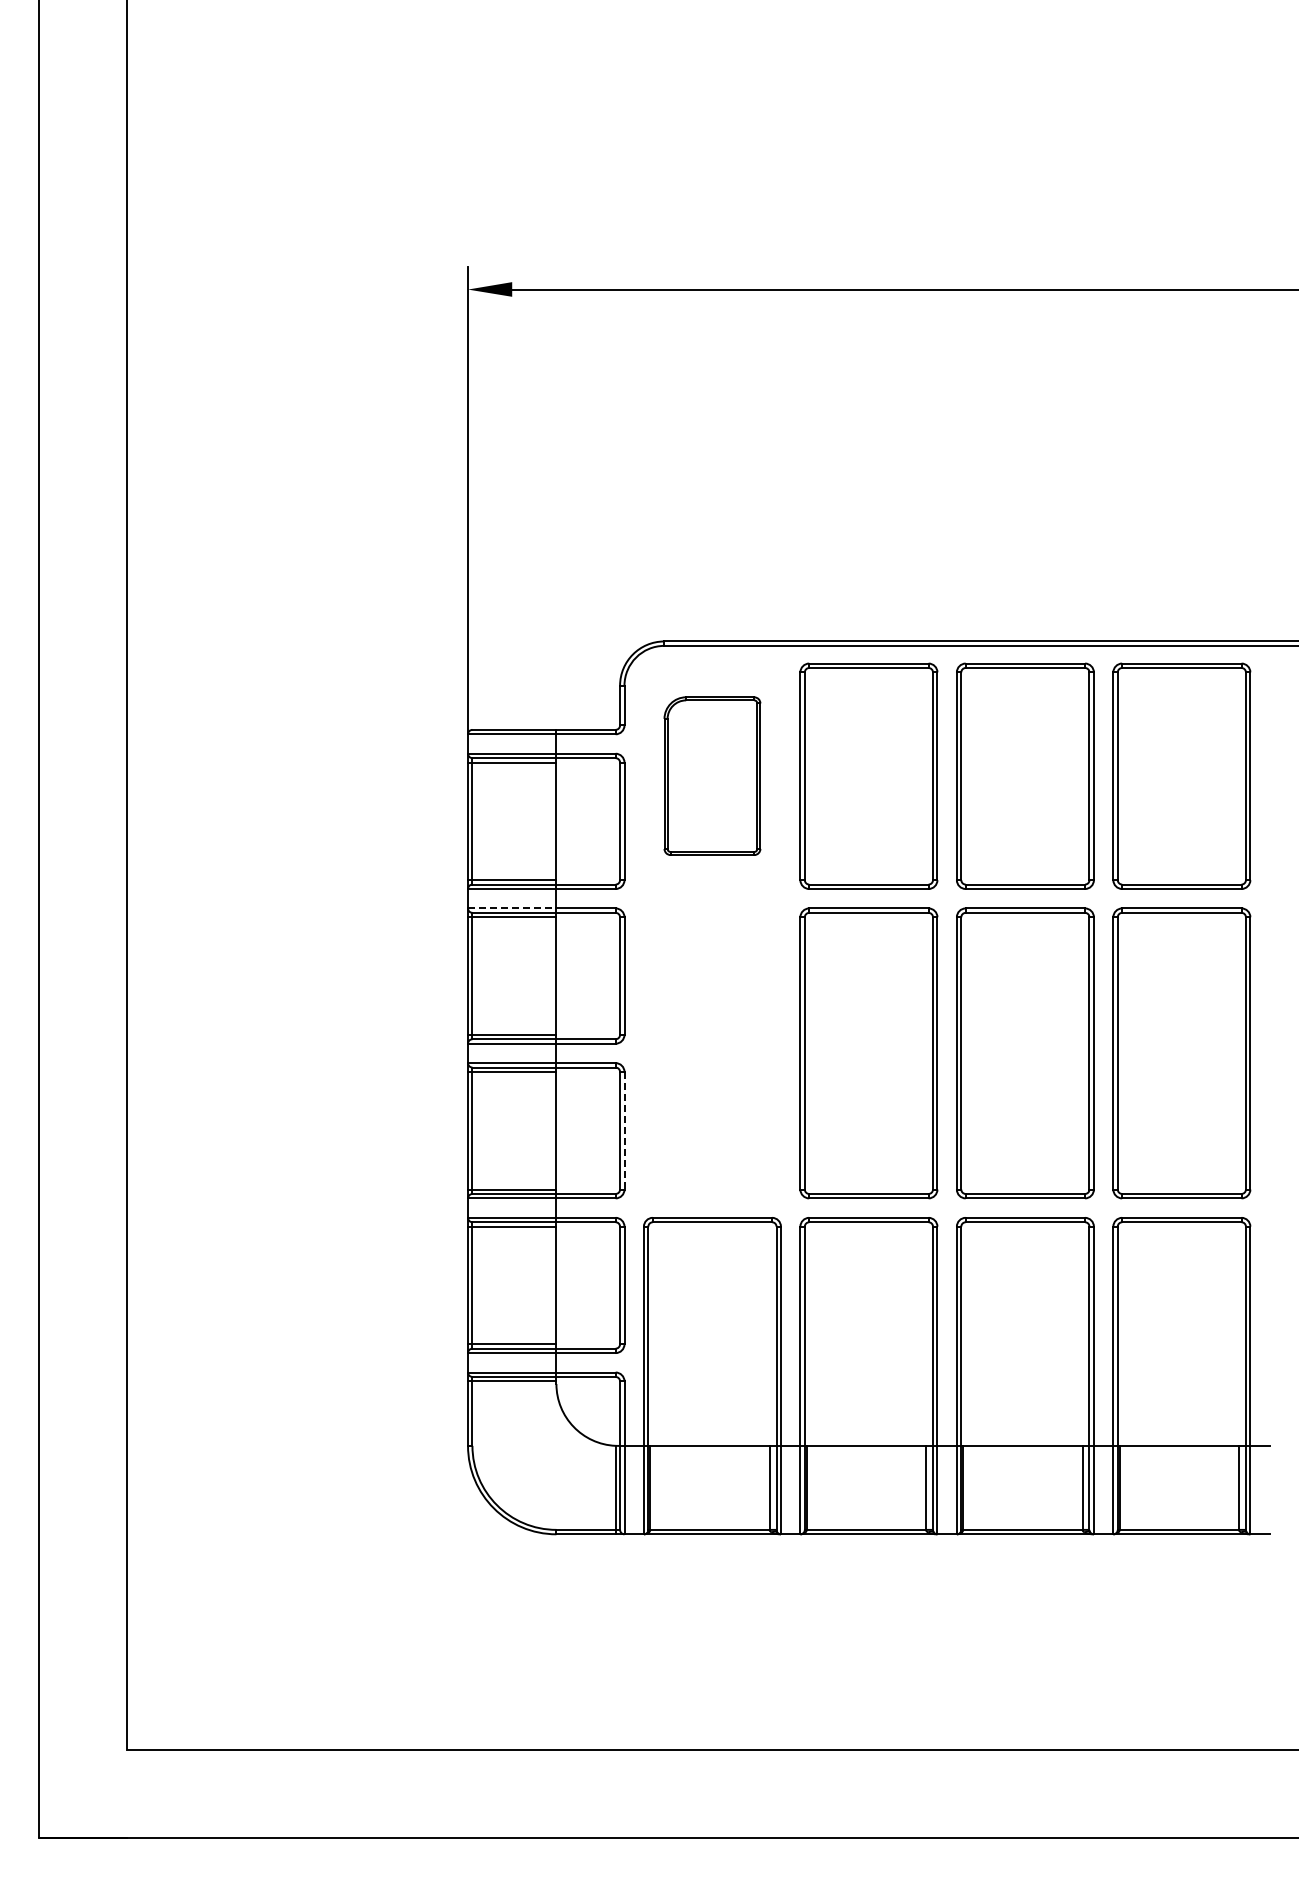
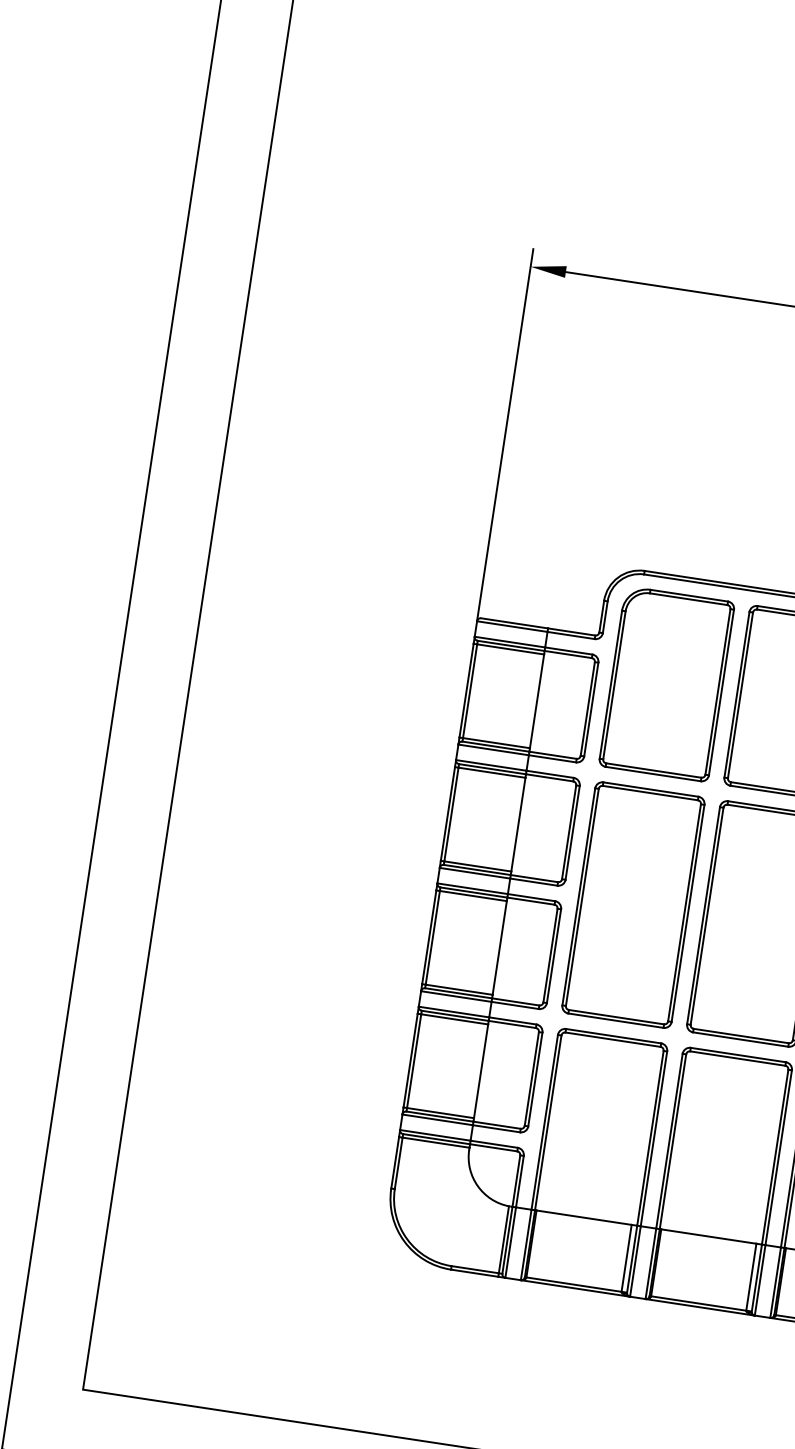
part: (712, 775) -> (666, 683), size x1.43
line: (512, 908) -> (491, 765), dashed -> solid
part: (712, 1053) -> (633, 905), added
line: (624, 1130) -> (554, 955), dashed -> solid

